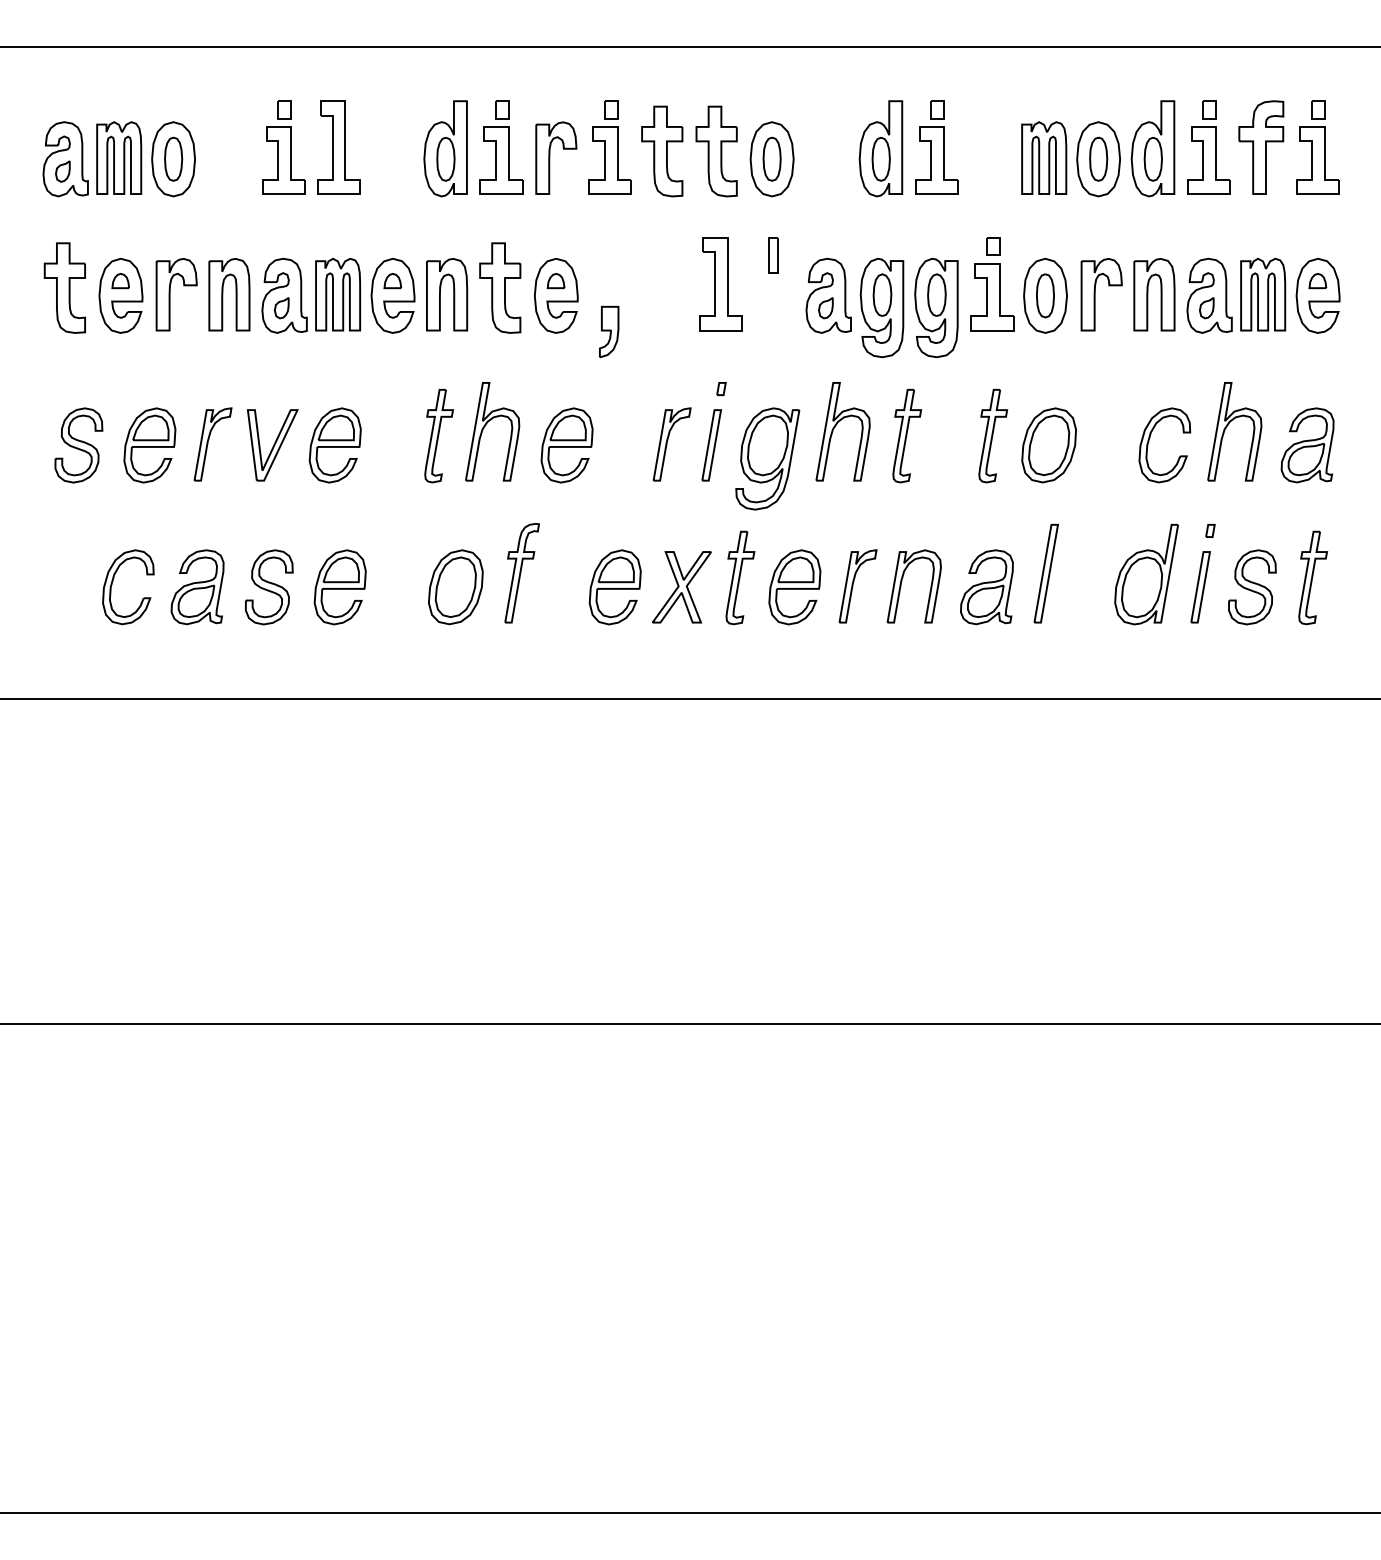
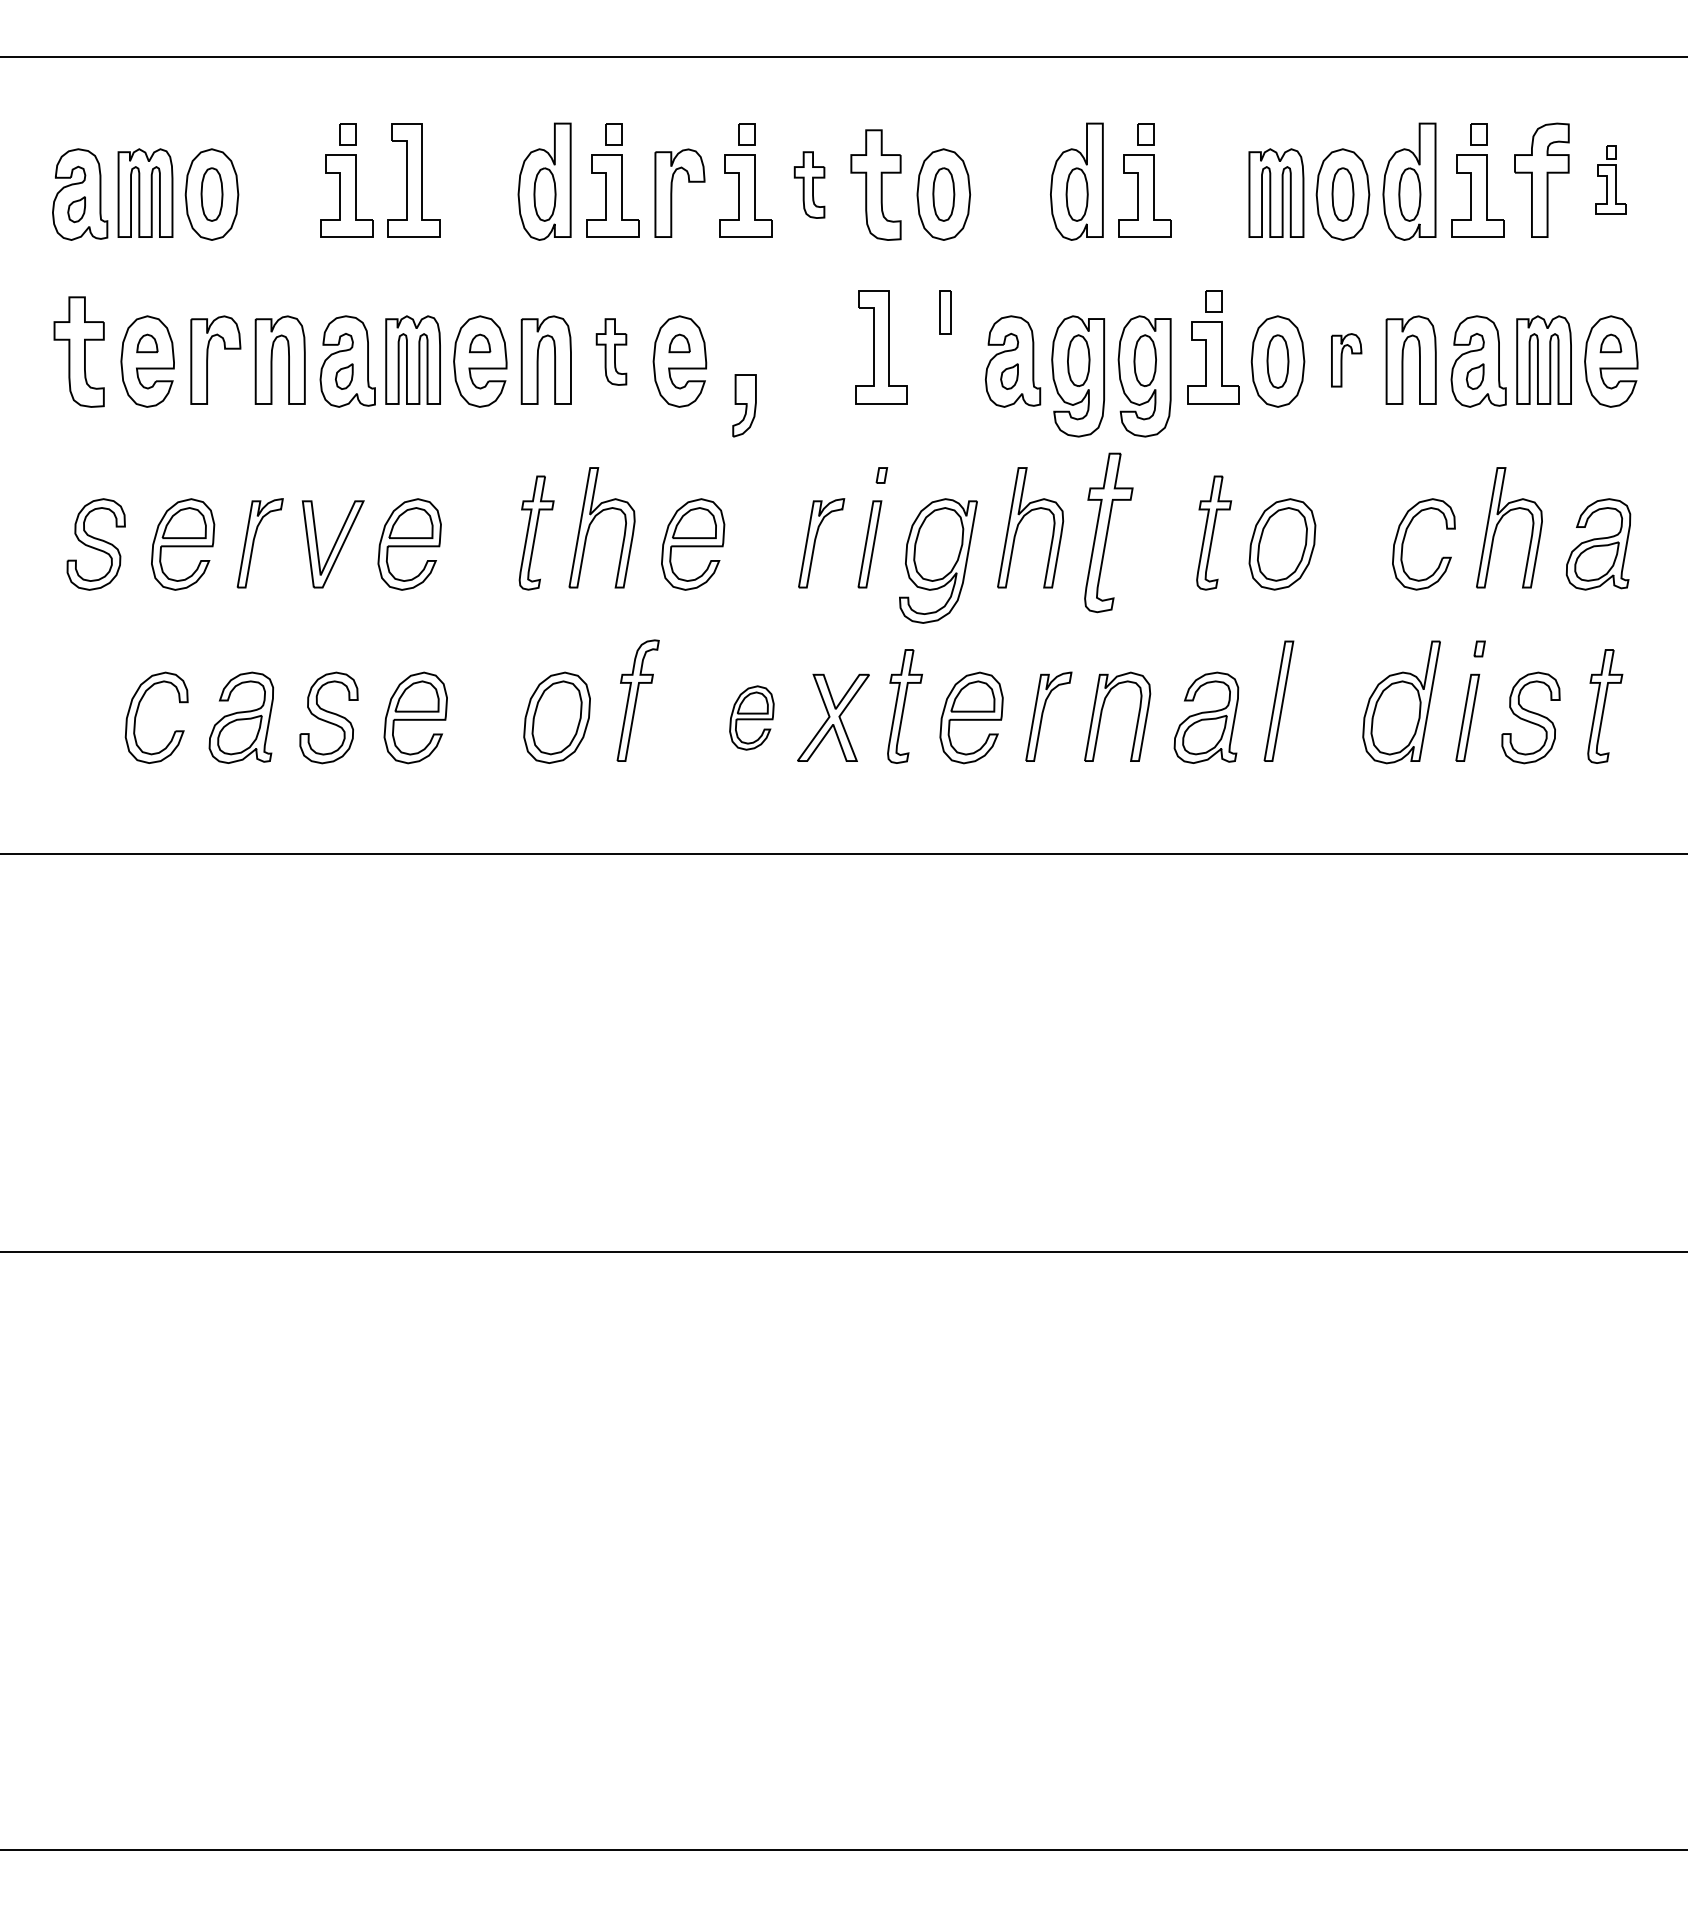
part: (1317, 147) -> (1610, 180), size x0.6
part: (662, 151) -> (809, 185), size x0.6
part: (500, 287) -> (611, 351), size x0.6
part: (1101, 294) -> (1346, 359), size x0.6
part: (907, 436) -> (1109, 533), size x1.4
part: (614, 587) -> (751, 718), size x0.7

